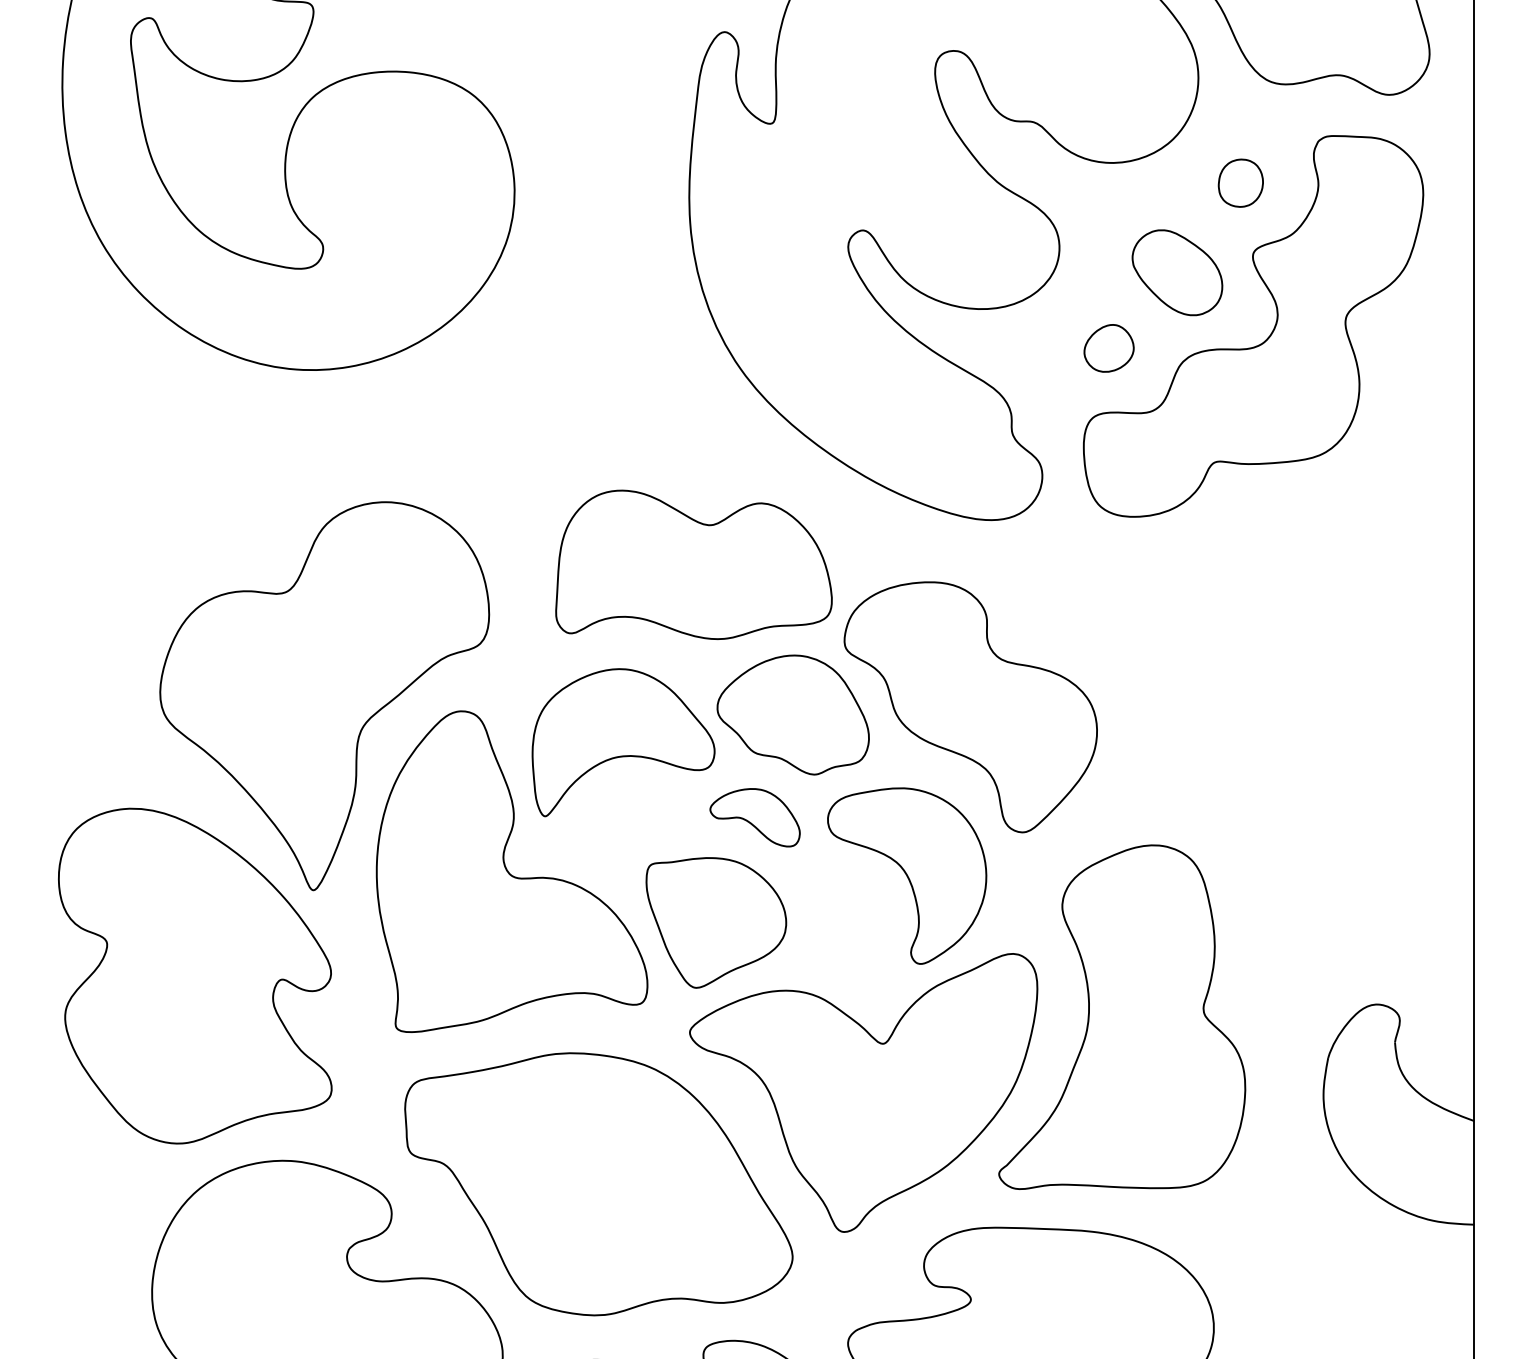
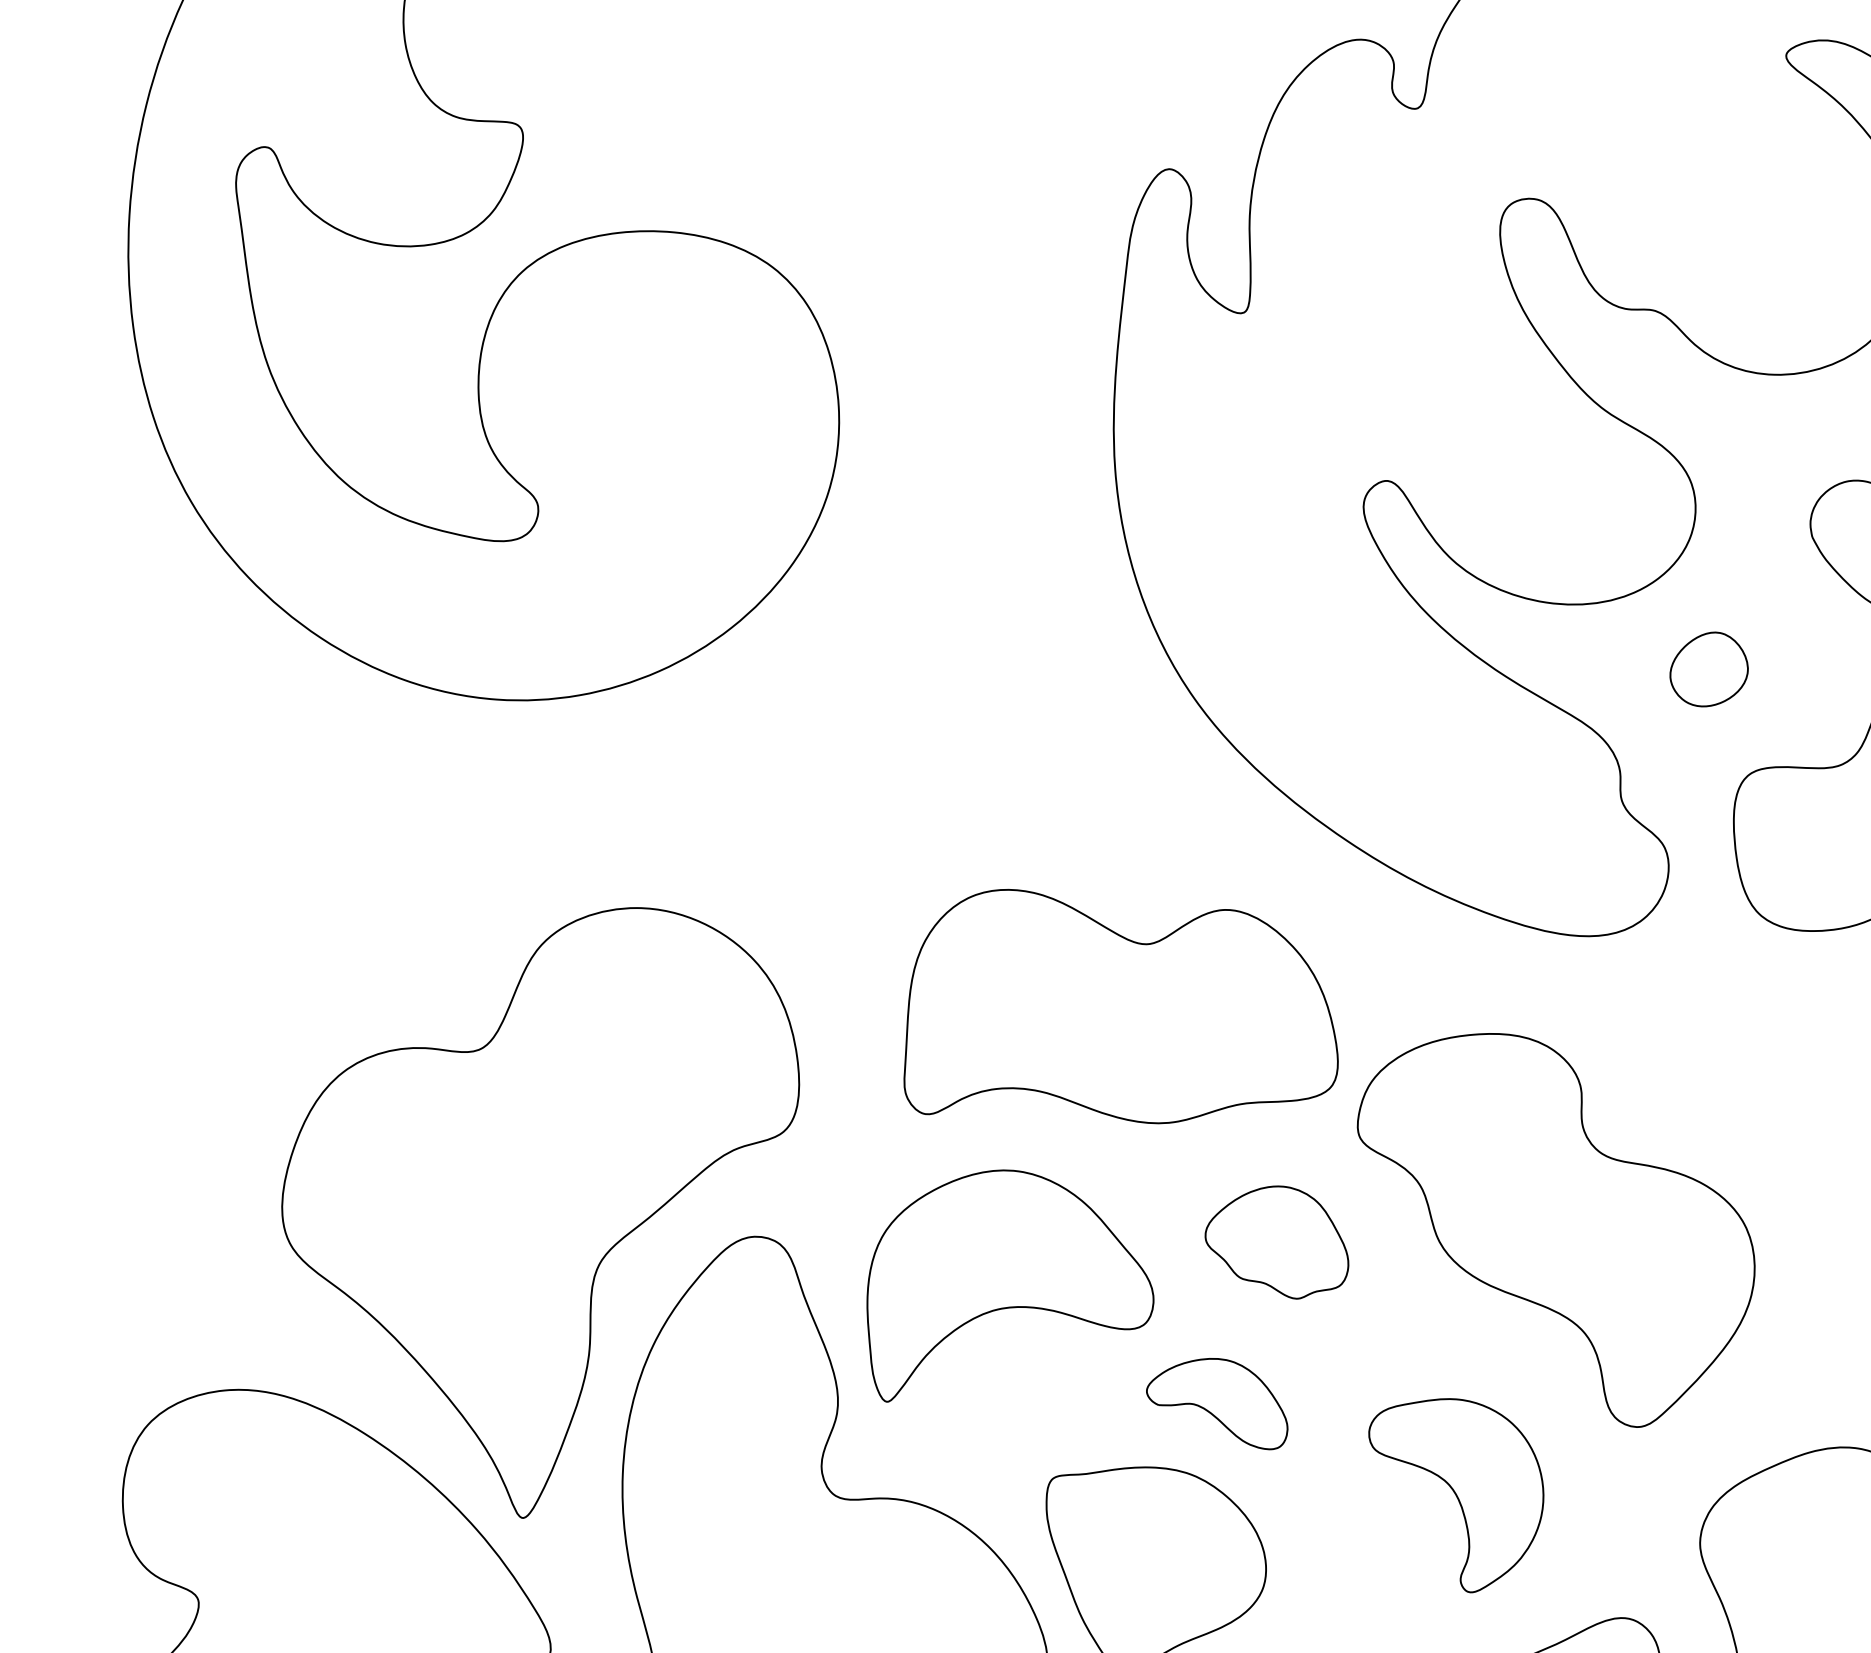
part: (1108, 348) -> (1708, 669), moved
part: (792, 714) -> (1275, 1241), size x0.6
part: (907, 875) -> (1456, 1494), size x0.7

